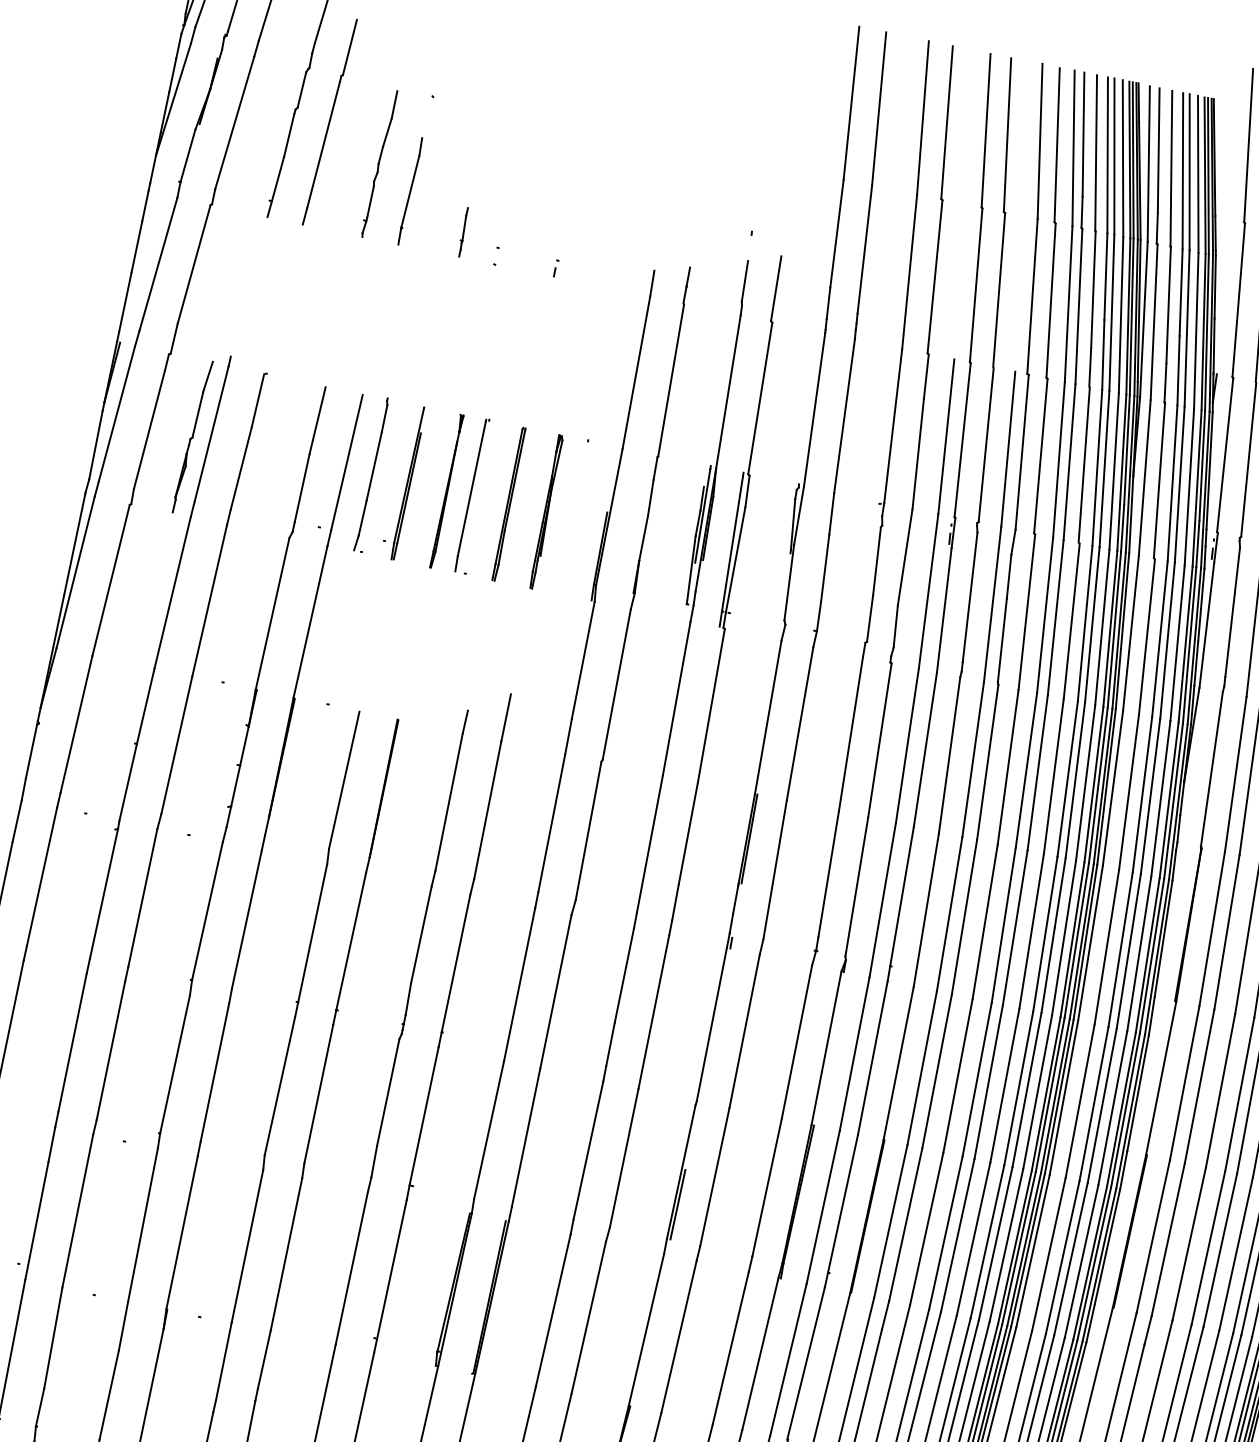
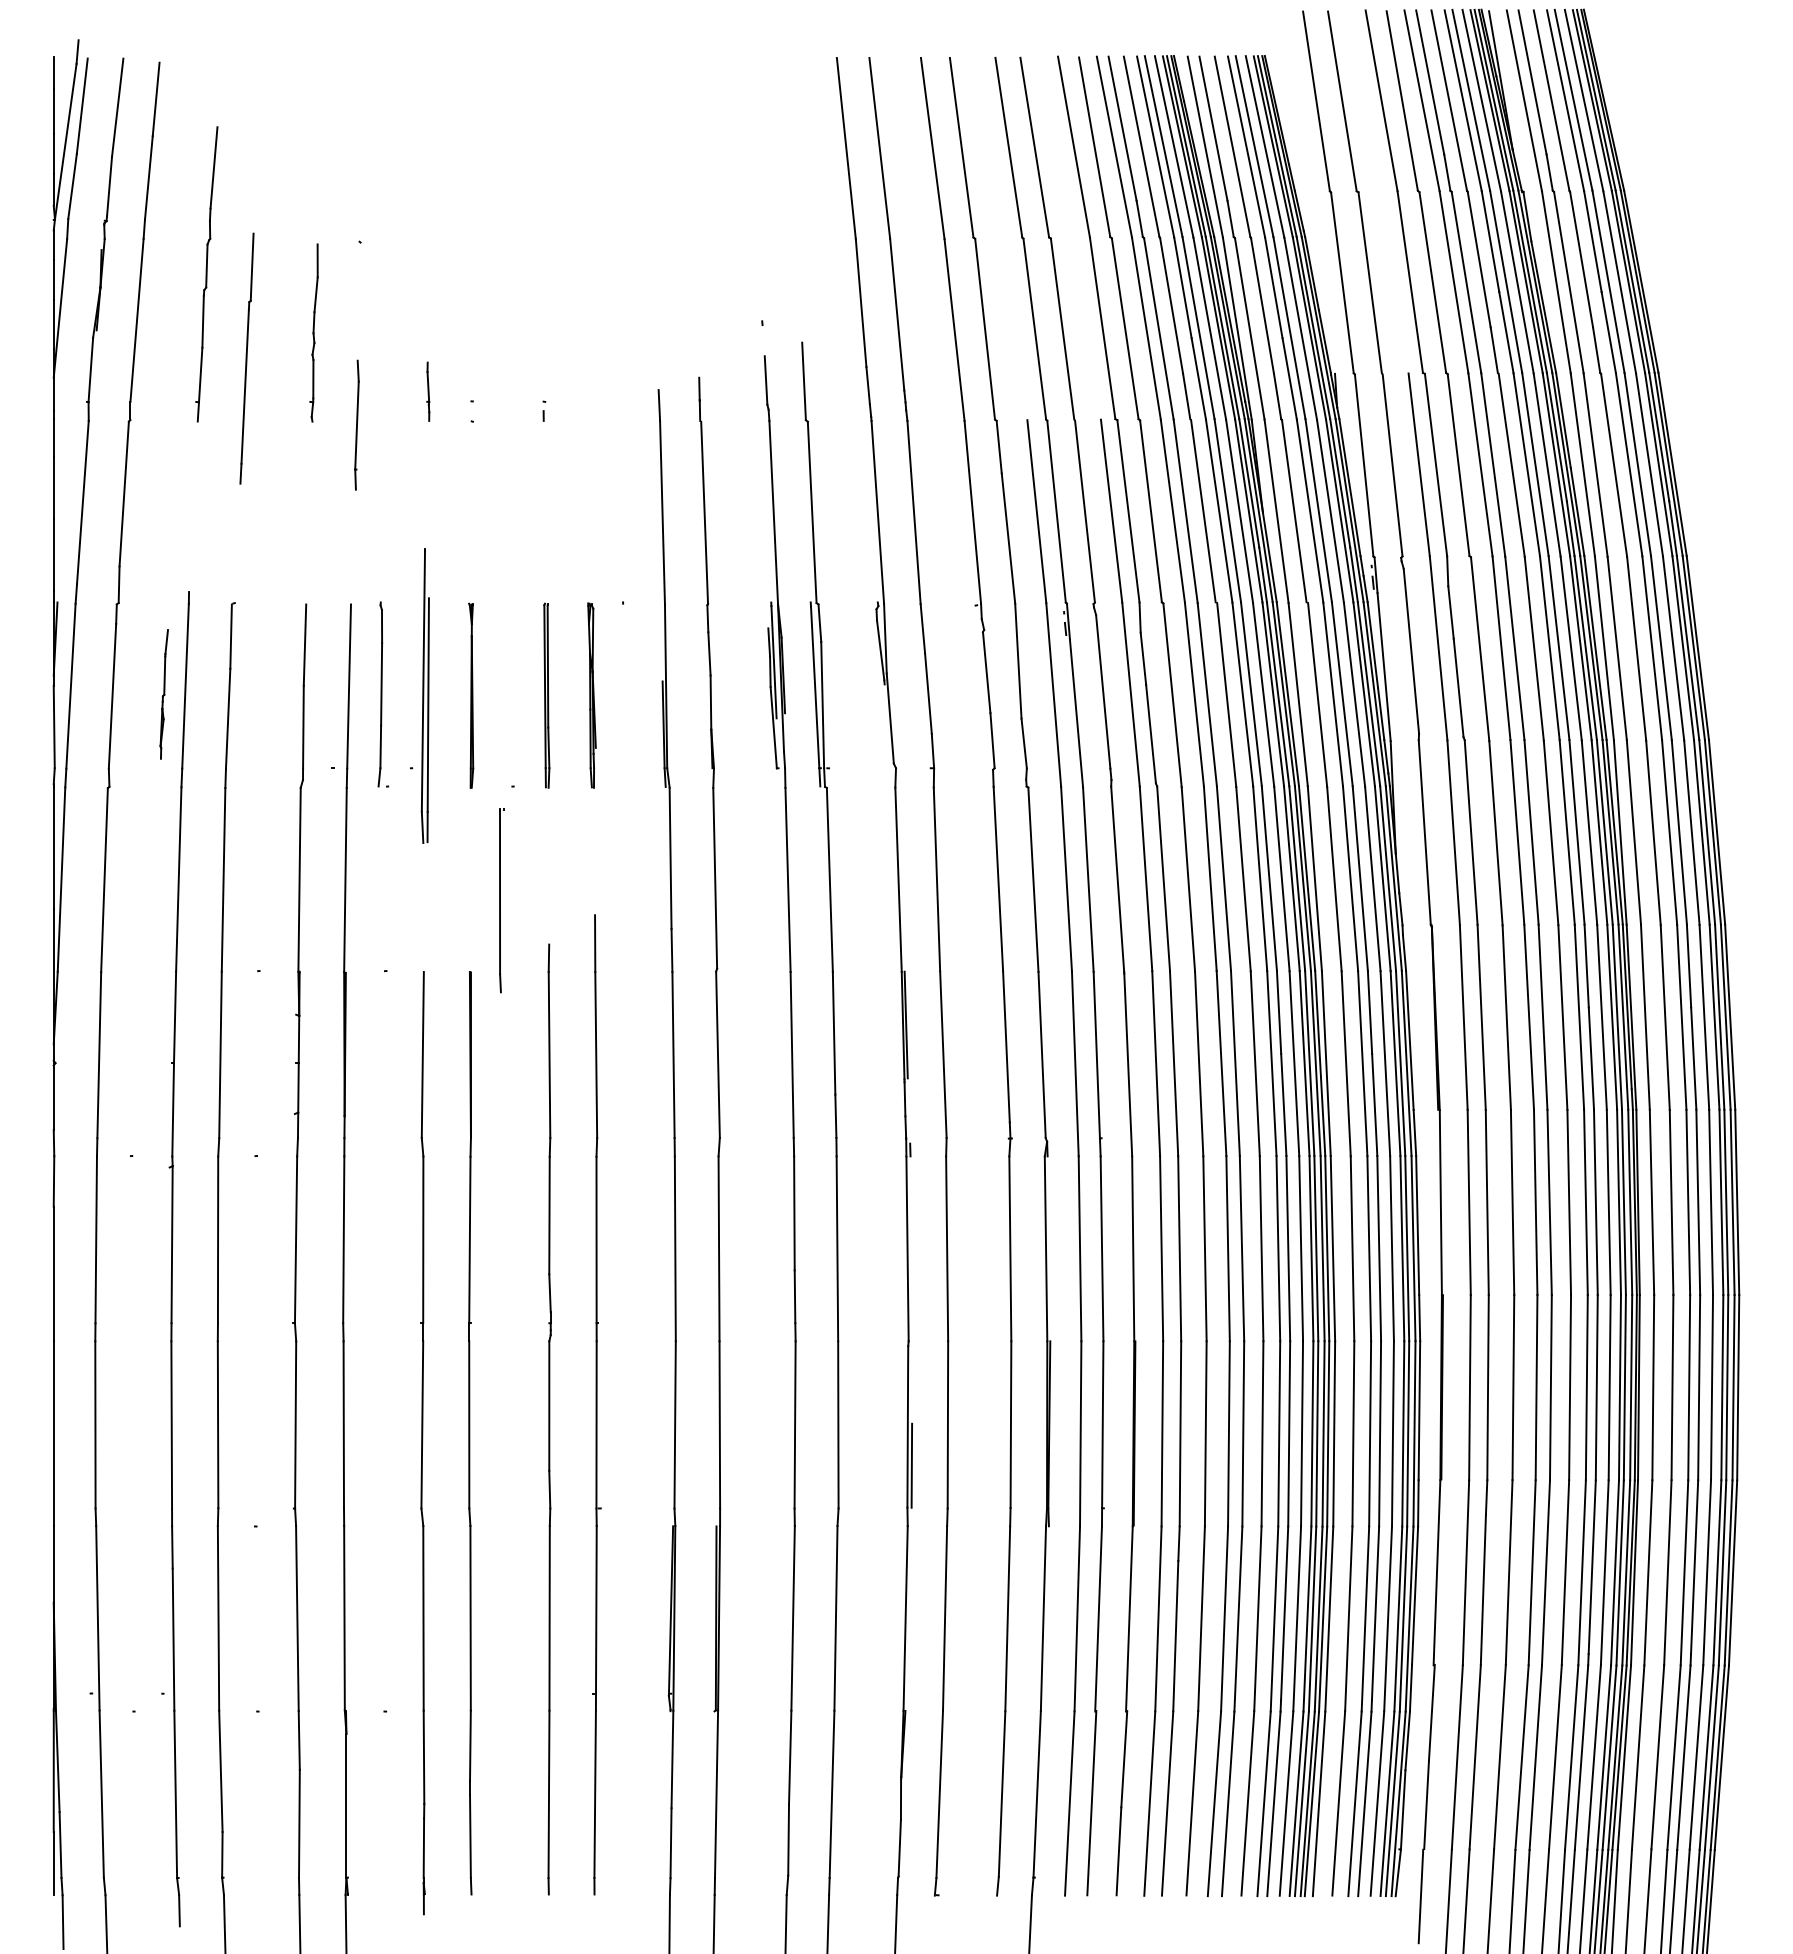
part: (329, 122) -> (246, 358), moved
part: (410, 190) -> (356, 424), moved
part: (192, 437) -> (164, 694), size x0.7
part: (408, 483) -> (425, 695), size x1.6
part: (471, 495) -> (501, 900), moved

